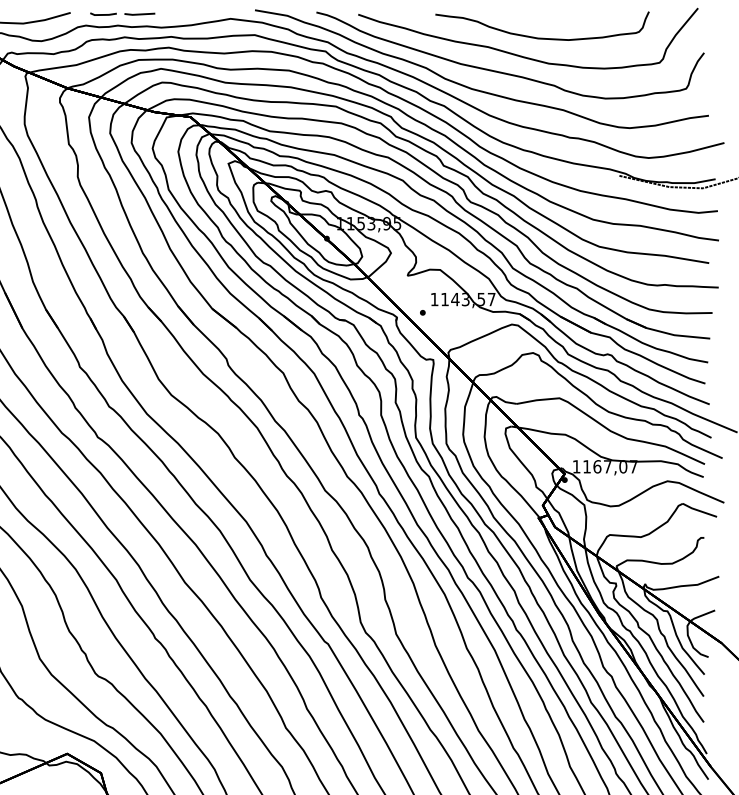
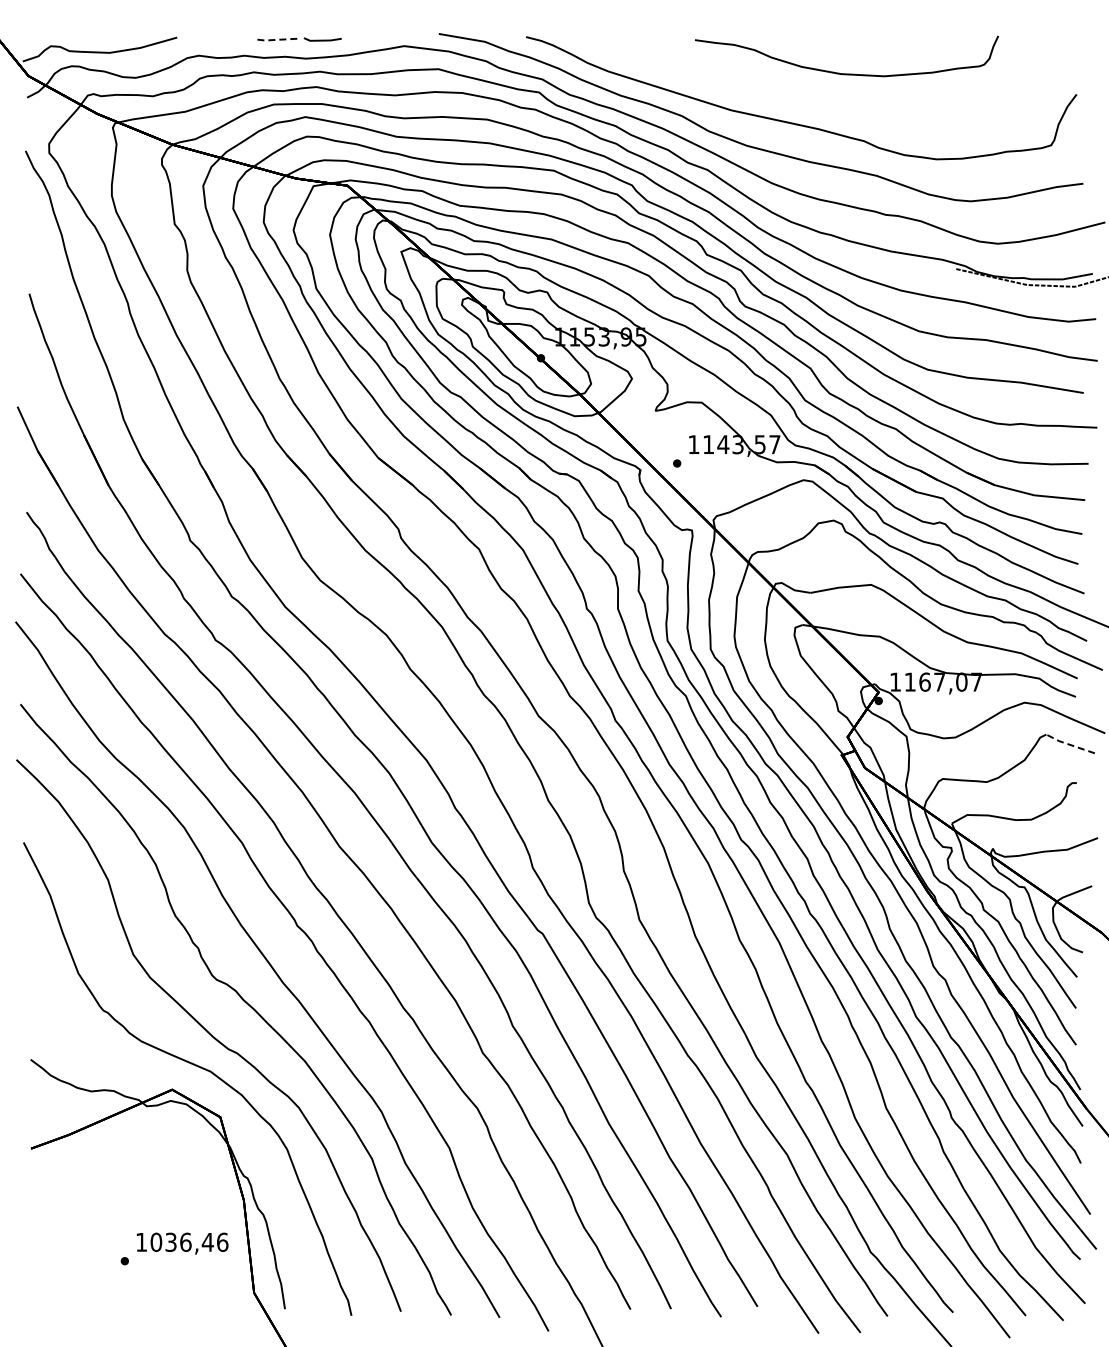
line: (103, 14) -> (322, 39), moved
line: (139, 14) -> (274, 39), solid -> dashed
curve: (521, 55) -> (817, 98), removed
line: (699, 510) -> (1069, 744), solid -> dashed

